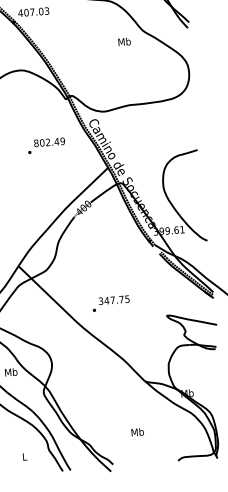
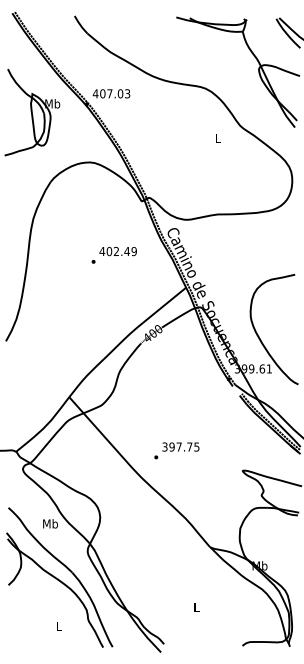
text: (124, 41) -> (217, 137), Mb -> L
text: (36, 143) -> (102, 251), 802.49 -> 402.49
text: (106, 300) -> (171, 446), 347.75 -> 397.75
text: (137, 432) -> (196, 607), Mb -> L

